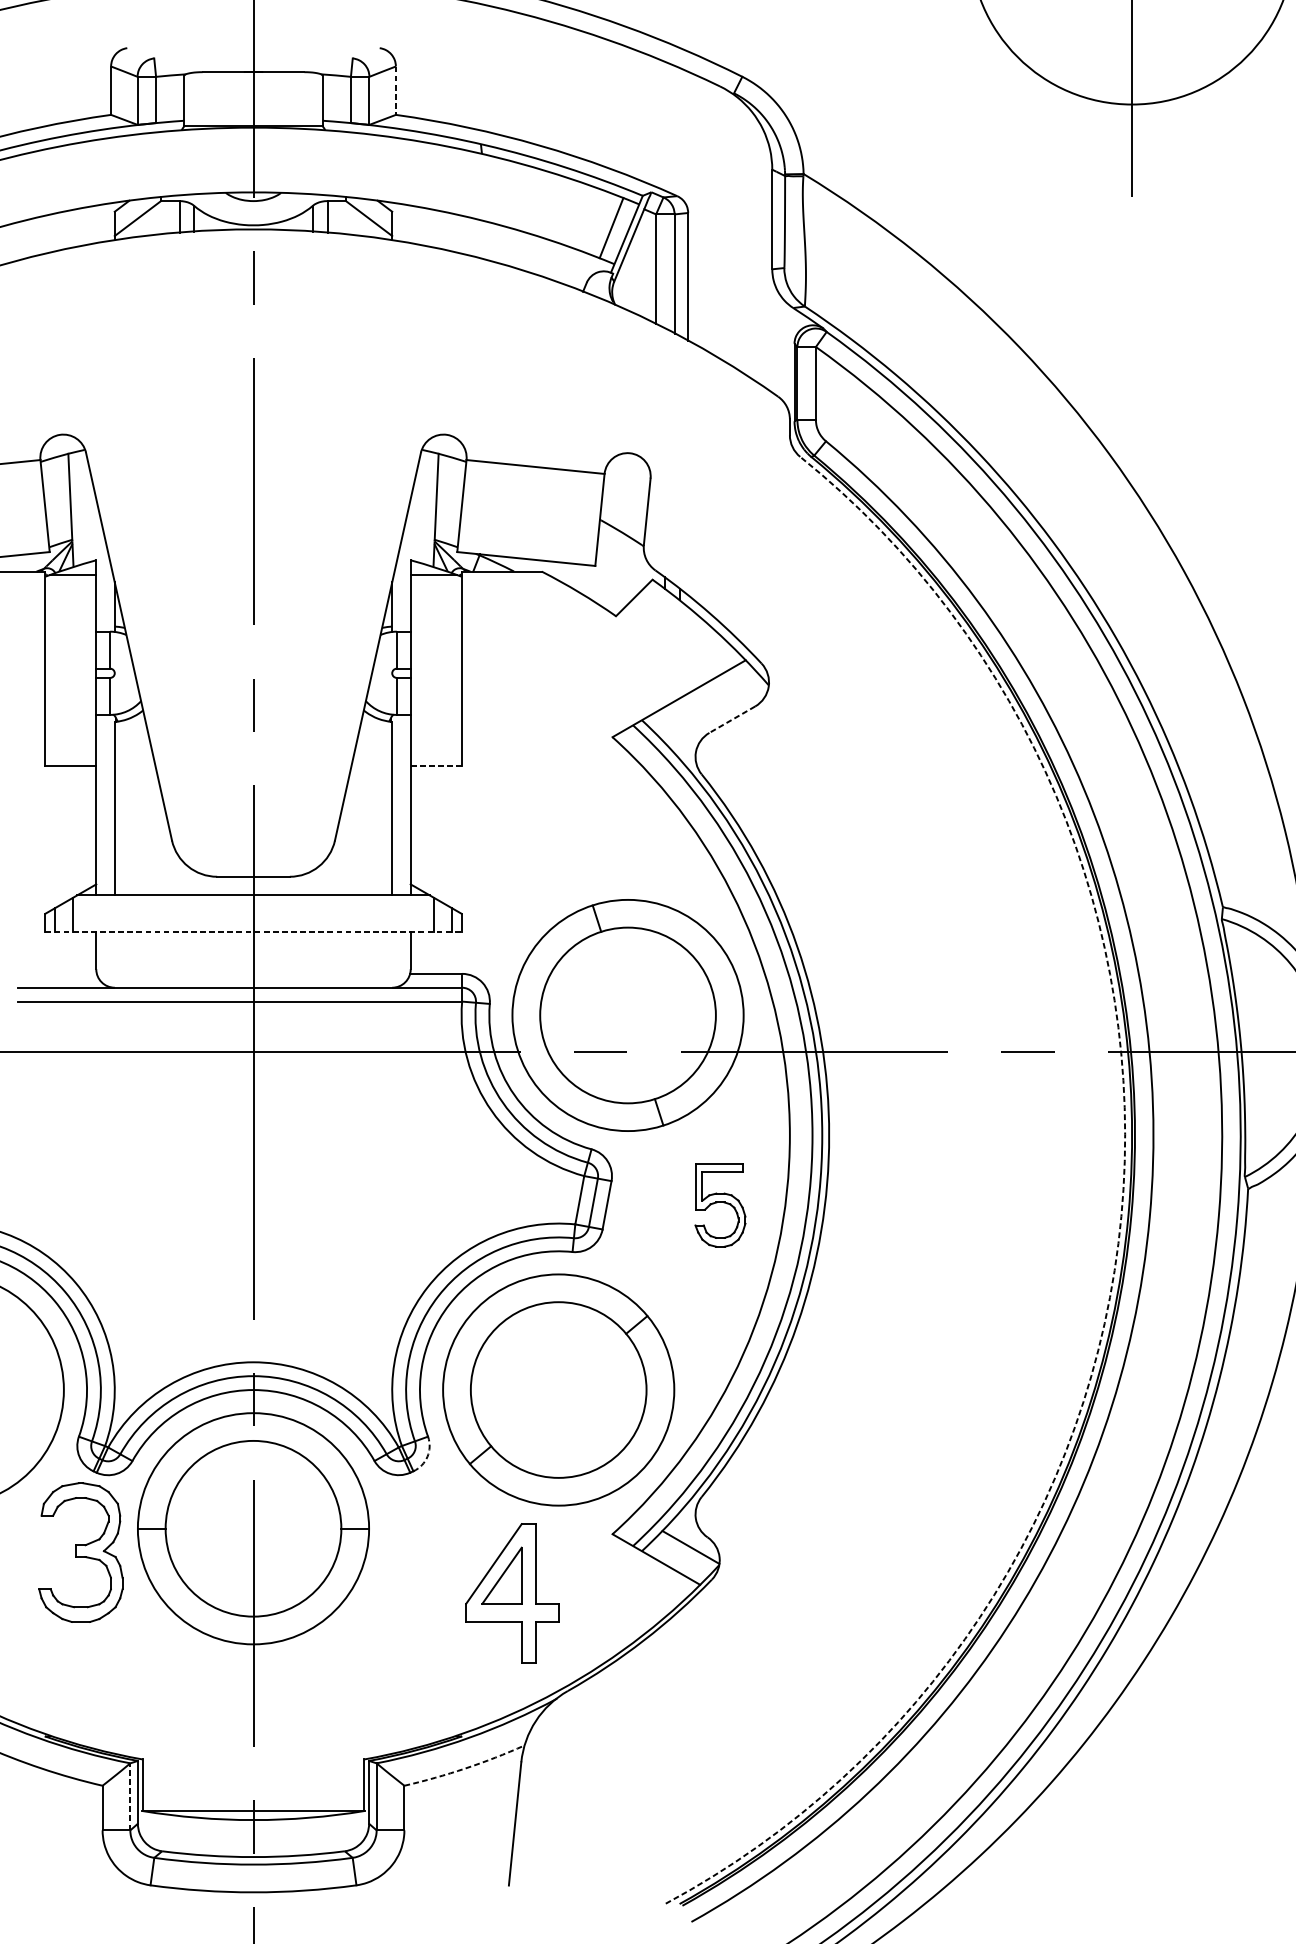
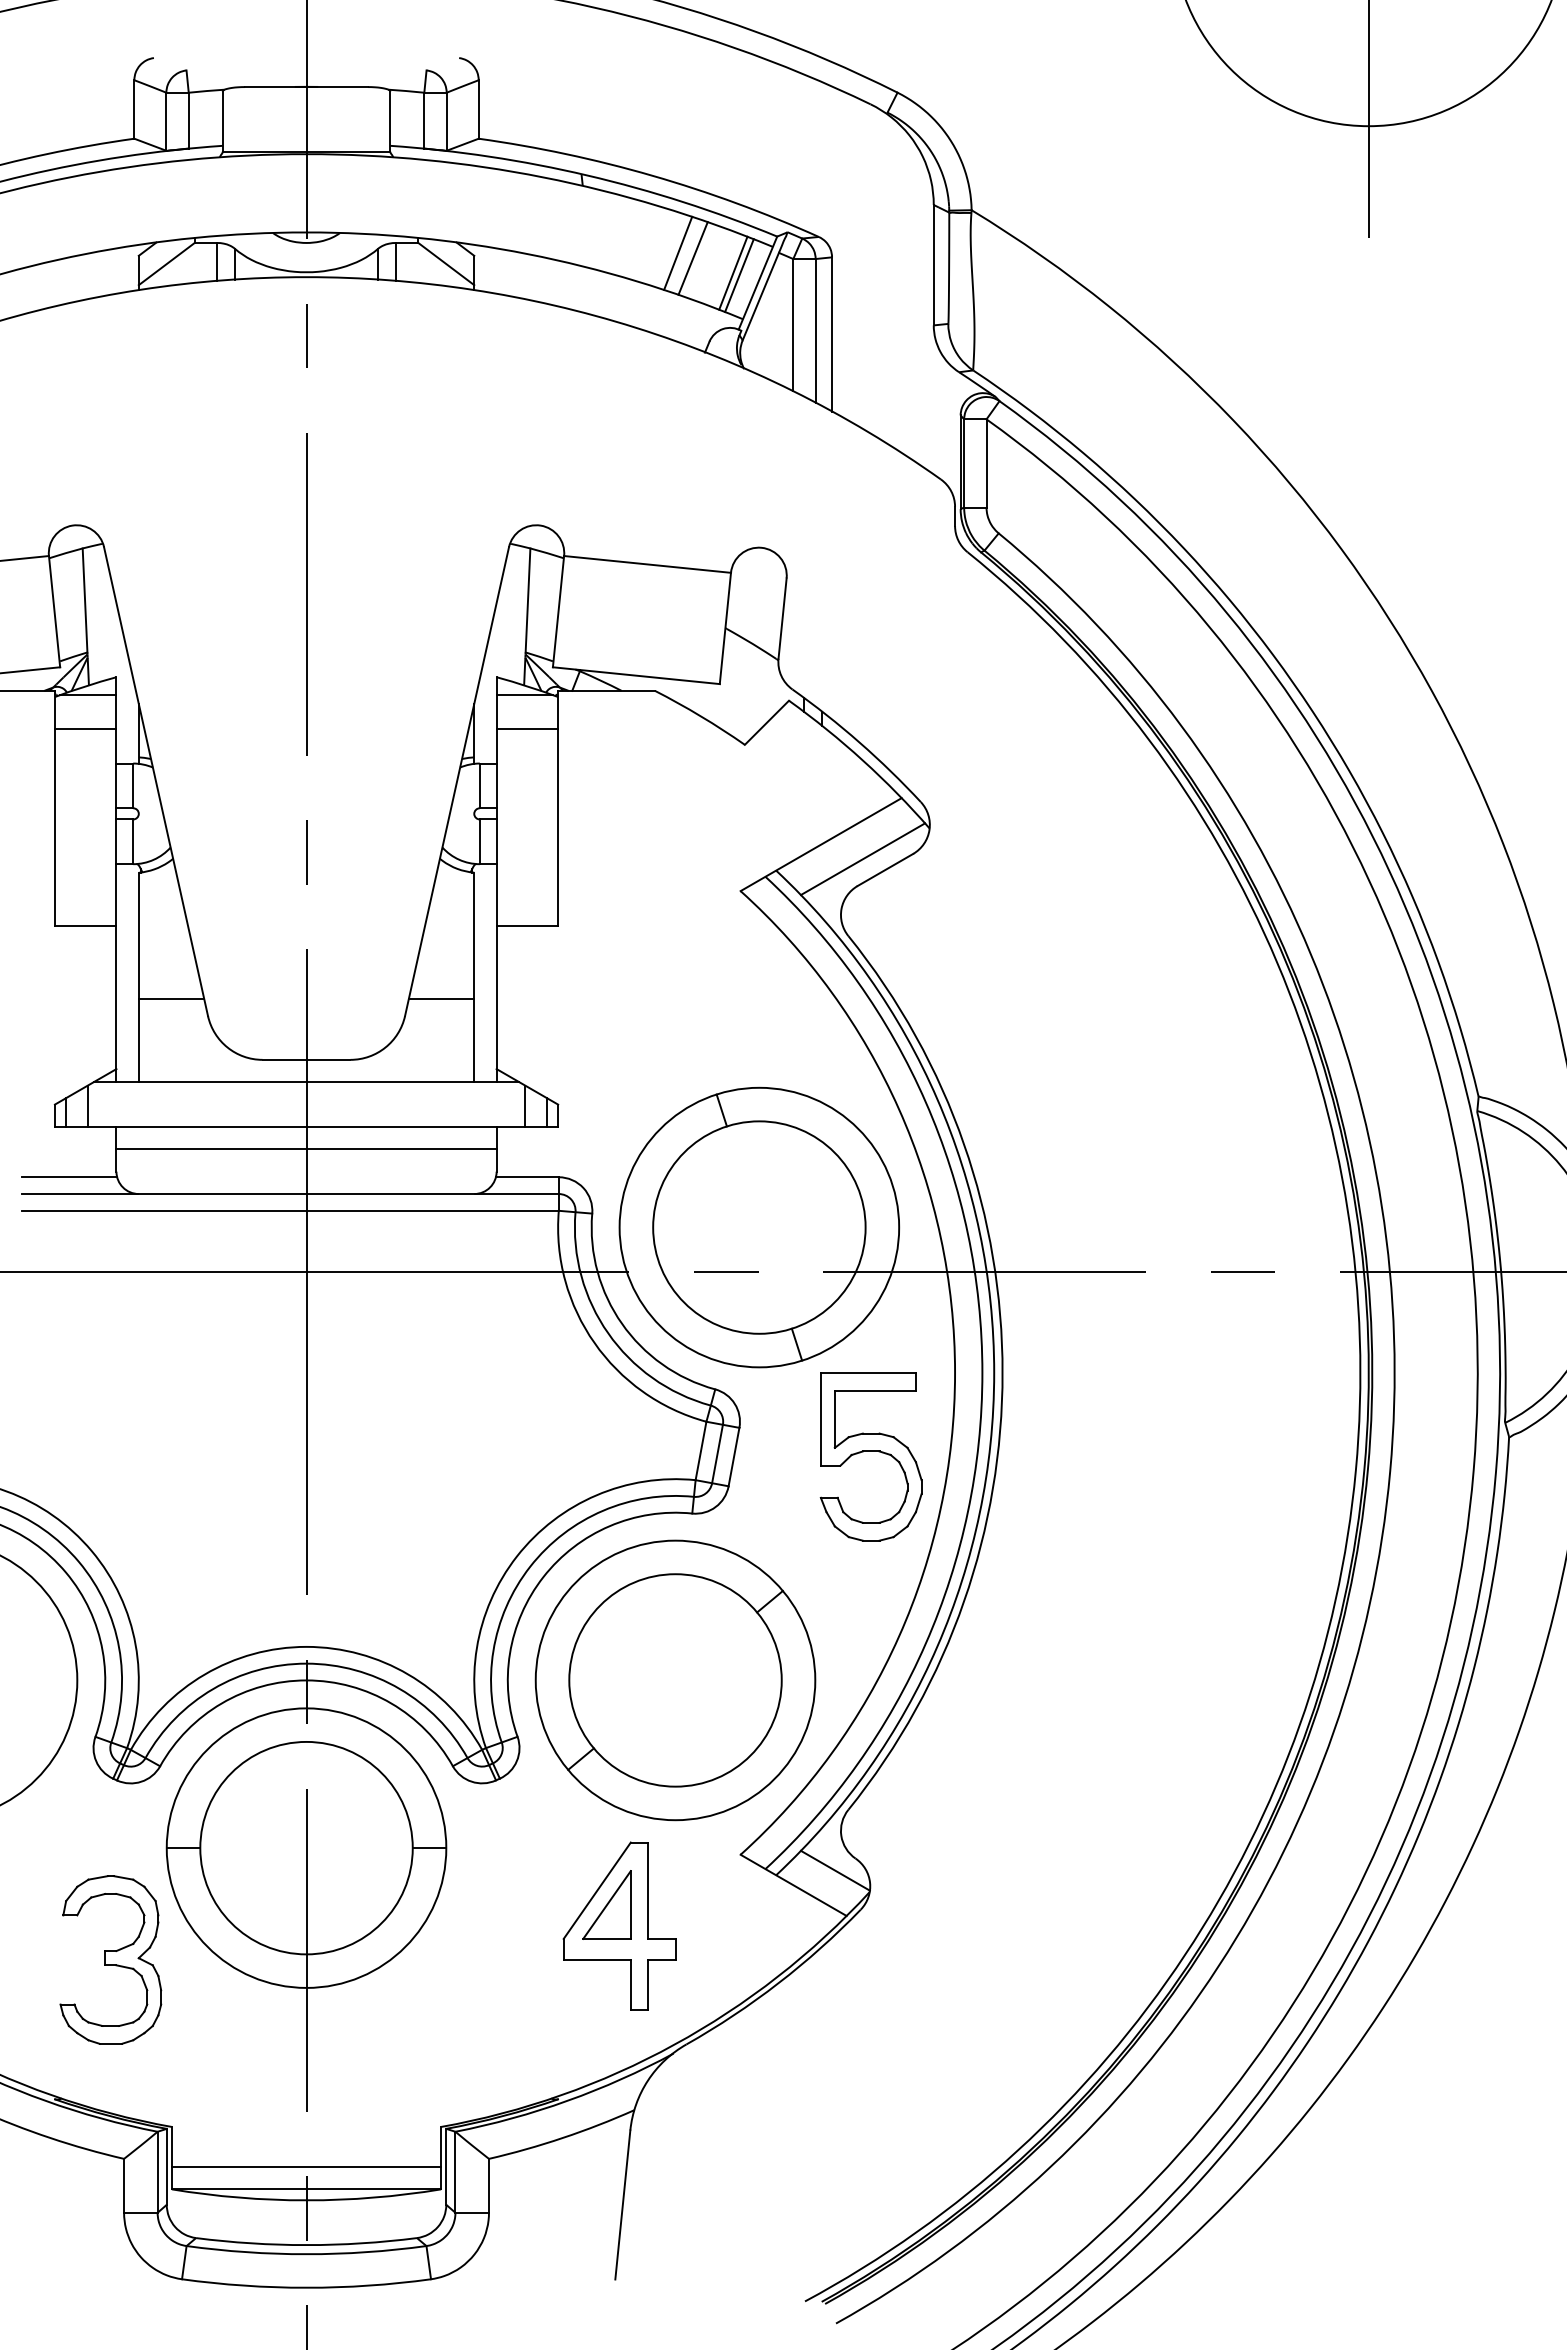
line: (395, 90) -> (478, 109), dashed -> solid
line: (561, 209) -> (678, 252), added
line: (572, 213) -> (692, 258), added
line: (606, 225) -> (733, 272), added
line: (70, 602) -> (85, 728), added
line: (436, 602) -> (527, 728), added
line: (713, 711) -> (862, 859), added
line: (732, 719) -> (885, 869), dashed -> solid
line: (436, 765) -> (527, 925), dashed -> solid
line: (141, 826) -> (171, 999), added
line: (365, 826) -> (441, 999), added
line: (253, 931) -> (306, 1126), dashed -> solid
line: (253, 950) -> (306, 1149), added
line: (57, 974) -> (69, 1177), added
part: (719, 1204) -> (870, 1456), size x1.67
arc: (1121, 1216) -> (1355, 1470), dashed -> solid
arc: (427, 1457) -> (516, 1761), dashed -> solid
part: (80, 1552) -> (110, 1959), moved
arc: (465, 1768) -> (562, 2137), dashed -> solid
line: (253, 1792) -> (306, 2166), added
line: (130, 1797) -> (157, 2172), dashed -> solid

